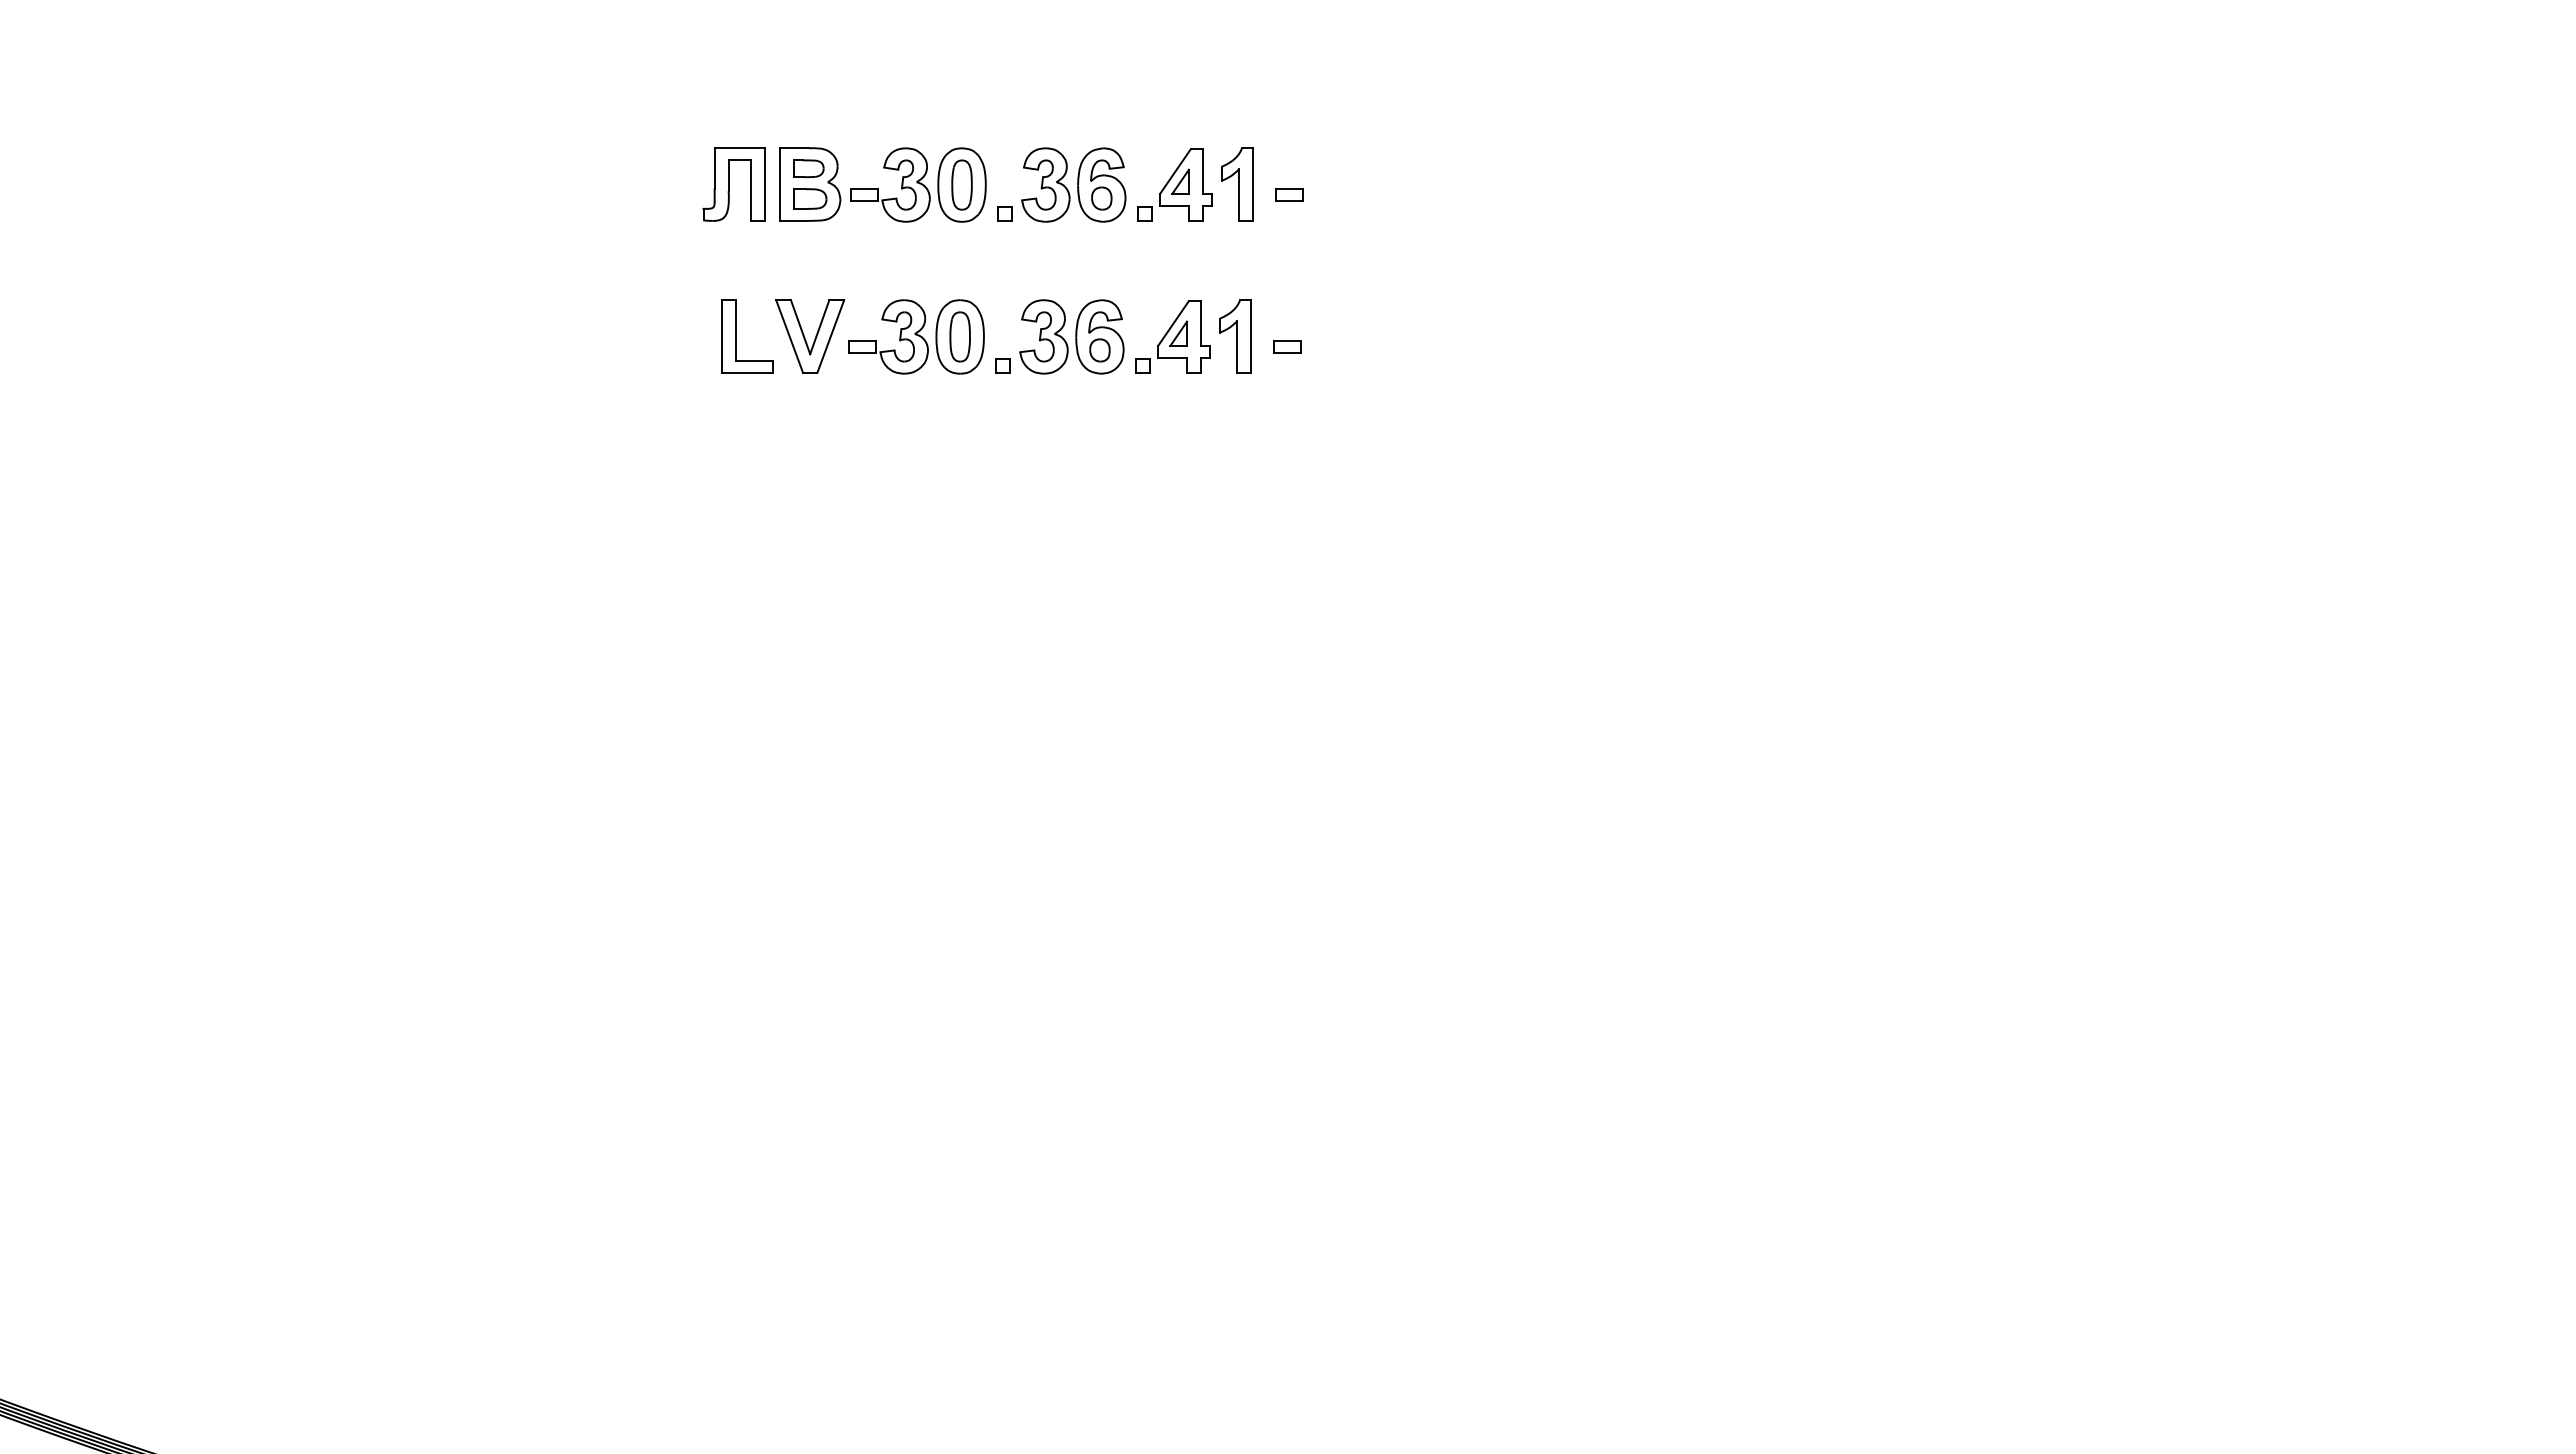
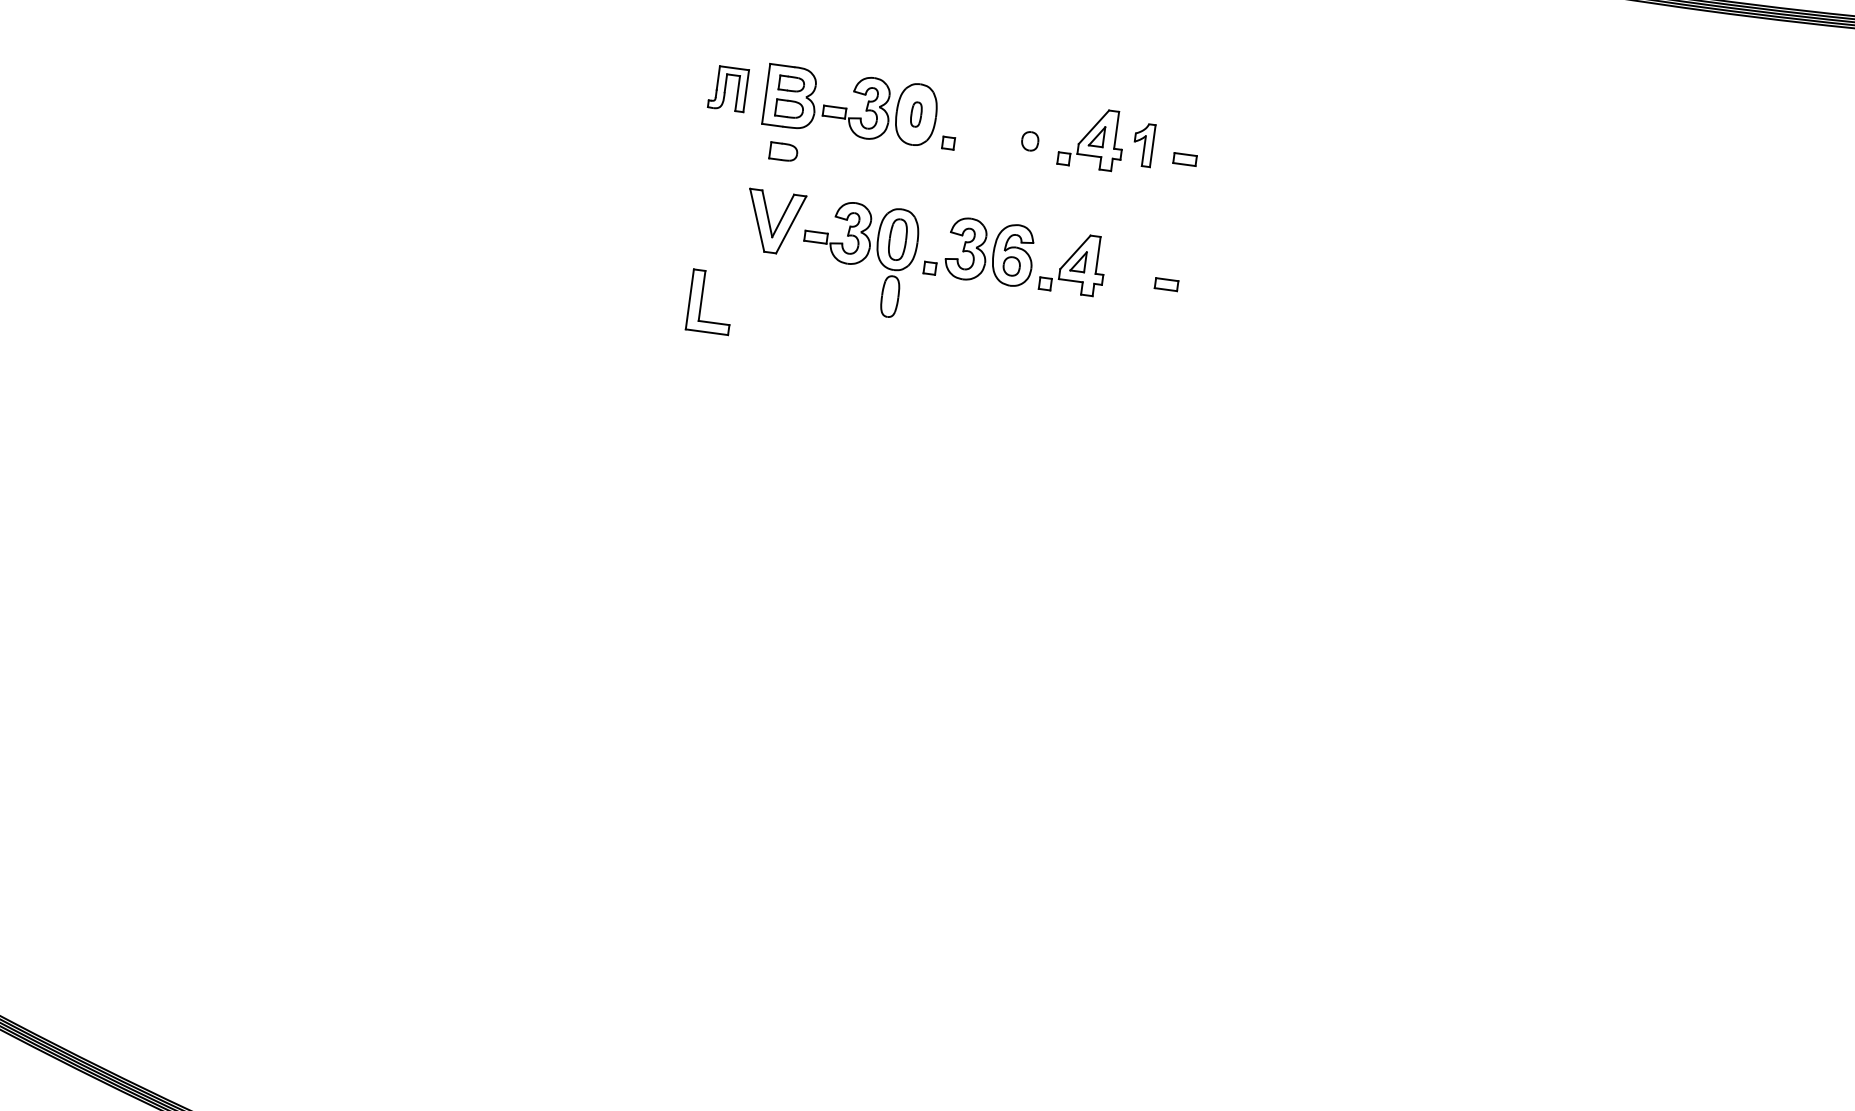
part: (733, 184) -> (727, 88), size x0.7
part: (961, 184) -> (916, 114), size x0.6
part: (1073, 184) -> (1008, 126), removed
part: (1237, 184) -> (1143, 144), size x0.7
part: (810, 250) -> (784, 151), added
part: (736, 336) -> (701, 301), moved
part: (1235, 336) -> (1125, 270), removed
part: (959, 405) -> (889, 296), added

